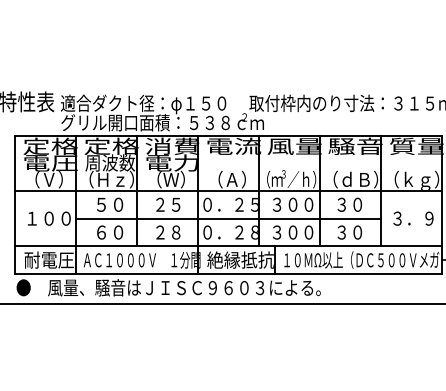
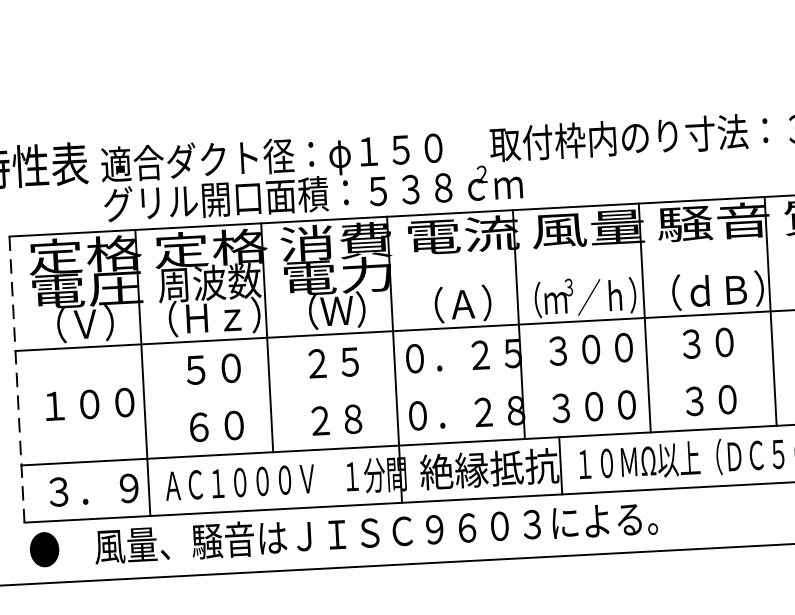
line: (14, 205) -> (16, 380), solid -> dashed
line: (227, 218) -> (457, 384), removed
text: (48, 259) -> (92, 488), 耐電圧 -> ３．９

